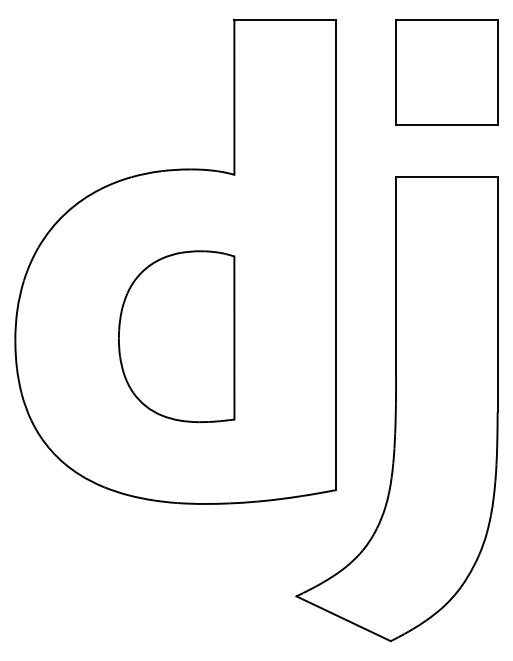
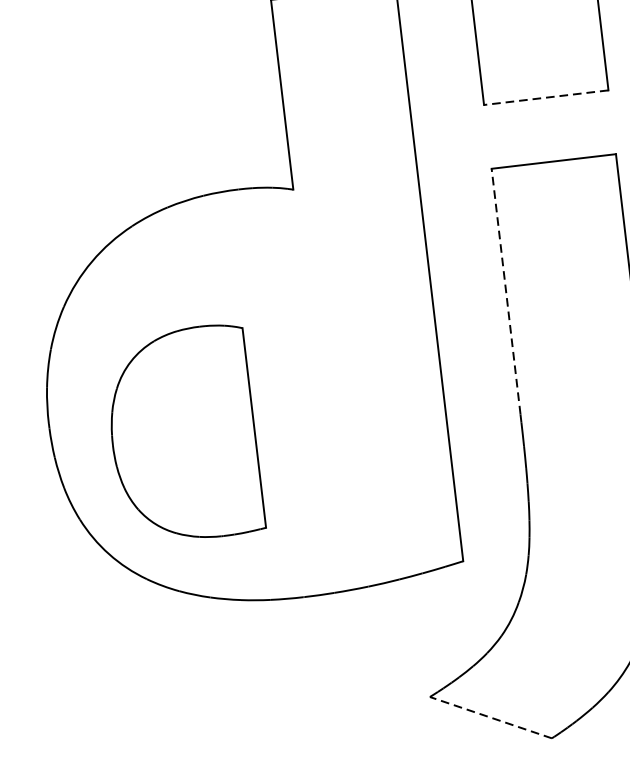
line: (446, 124) -> (545, 97), solid -> dashed
line: (396, 276) -> (506, 290), solid -> dashed
part: (176, 336) -> (183, 434), moved
line: (343, 618) -> (490, 717), solid -> dashed

